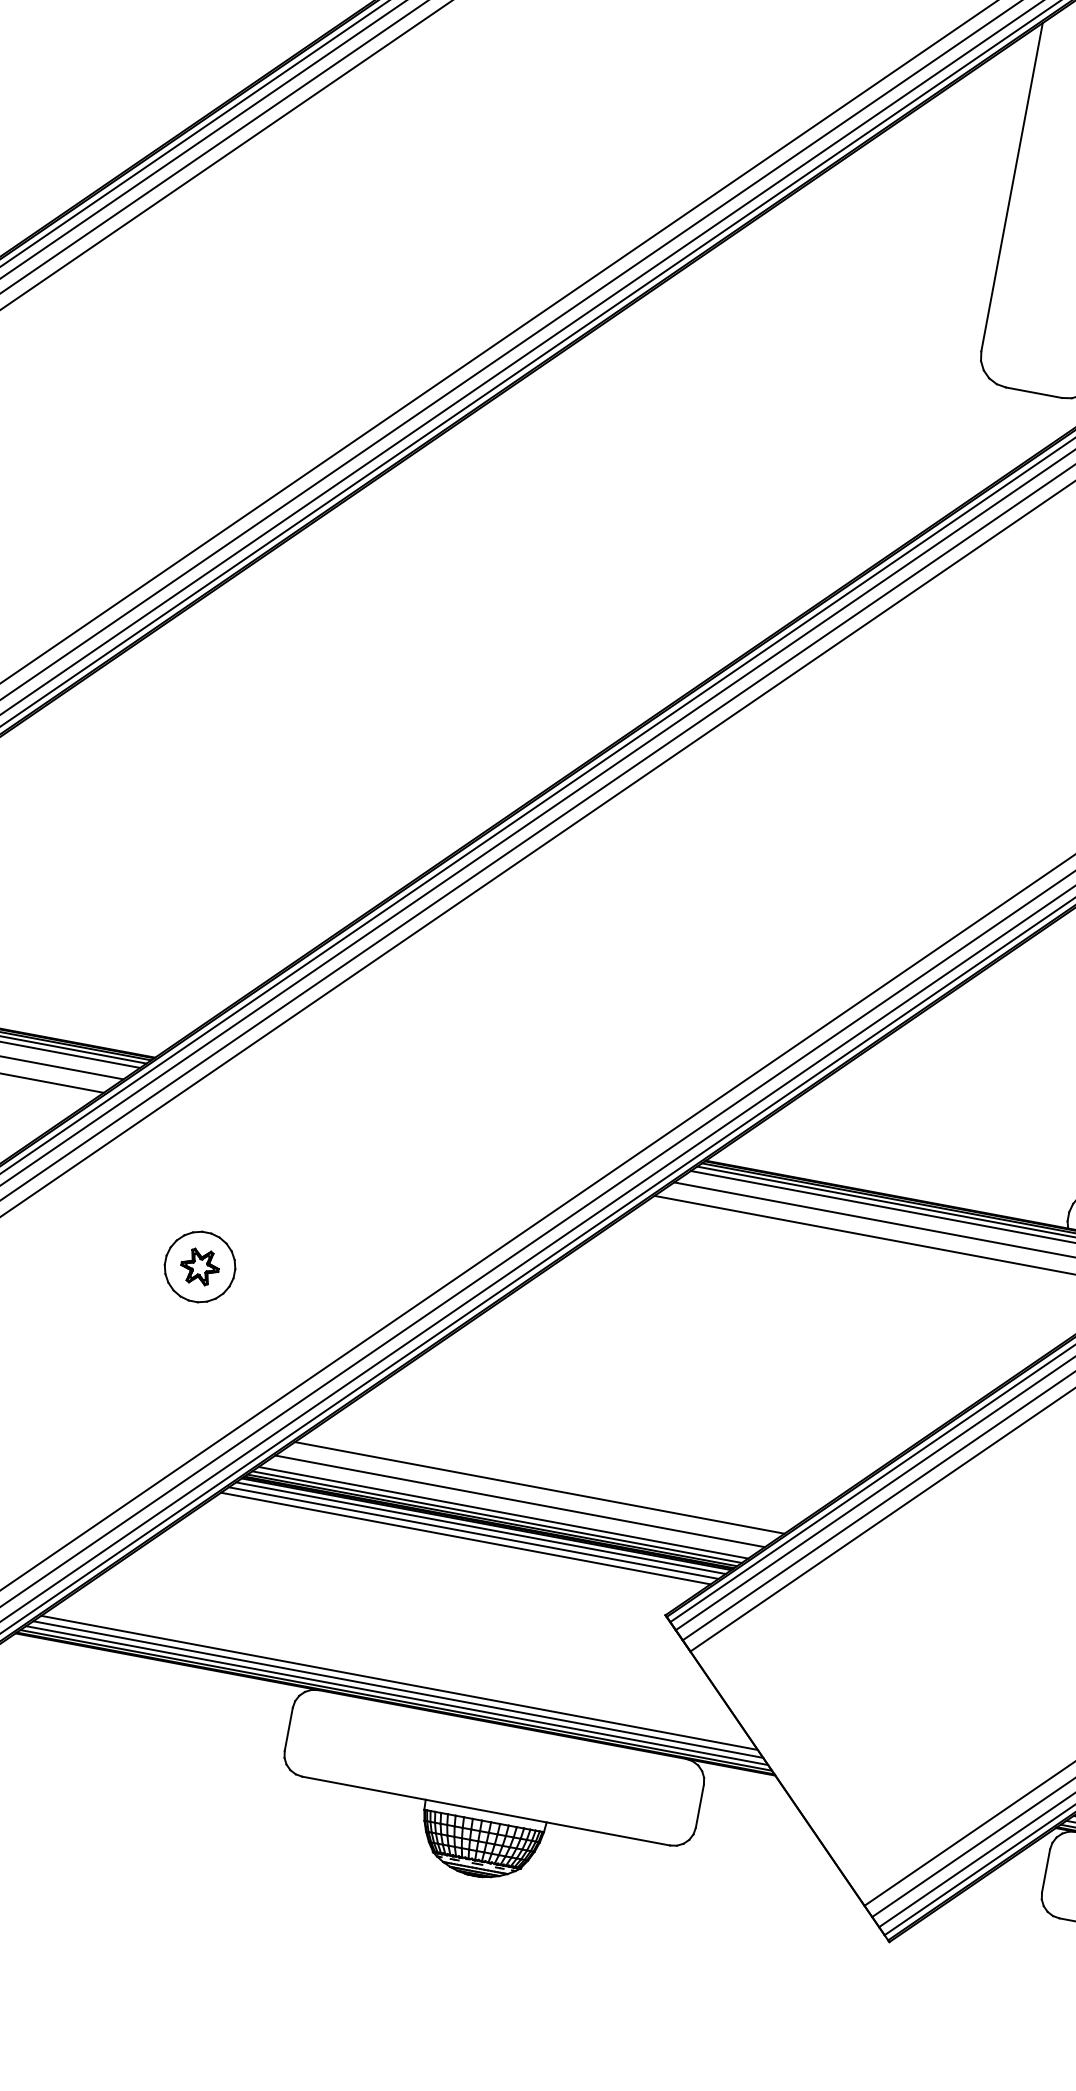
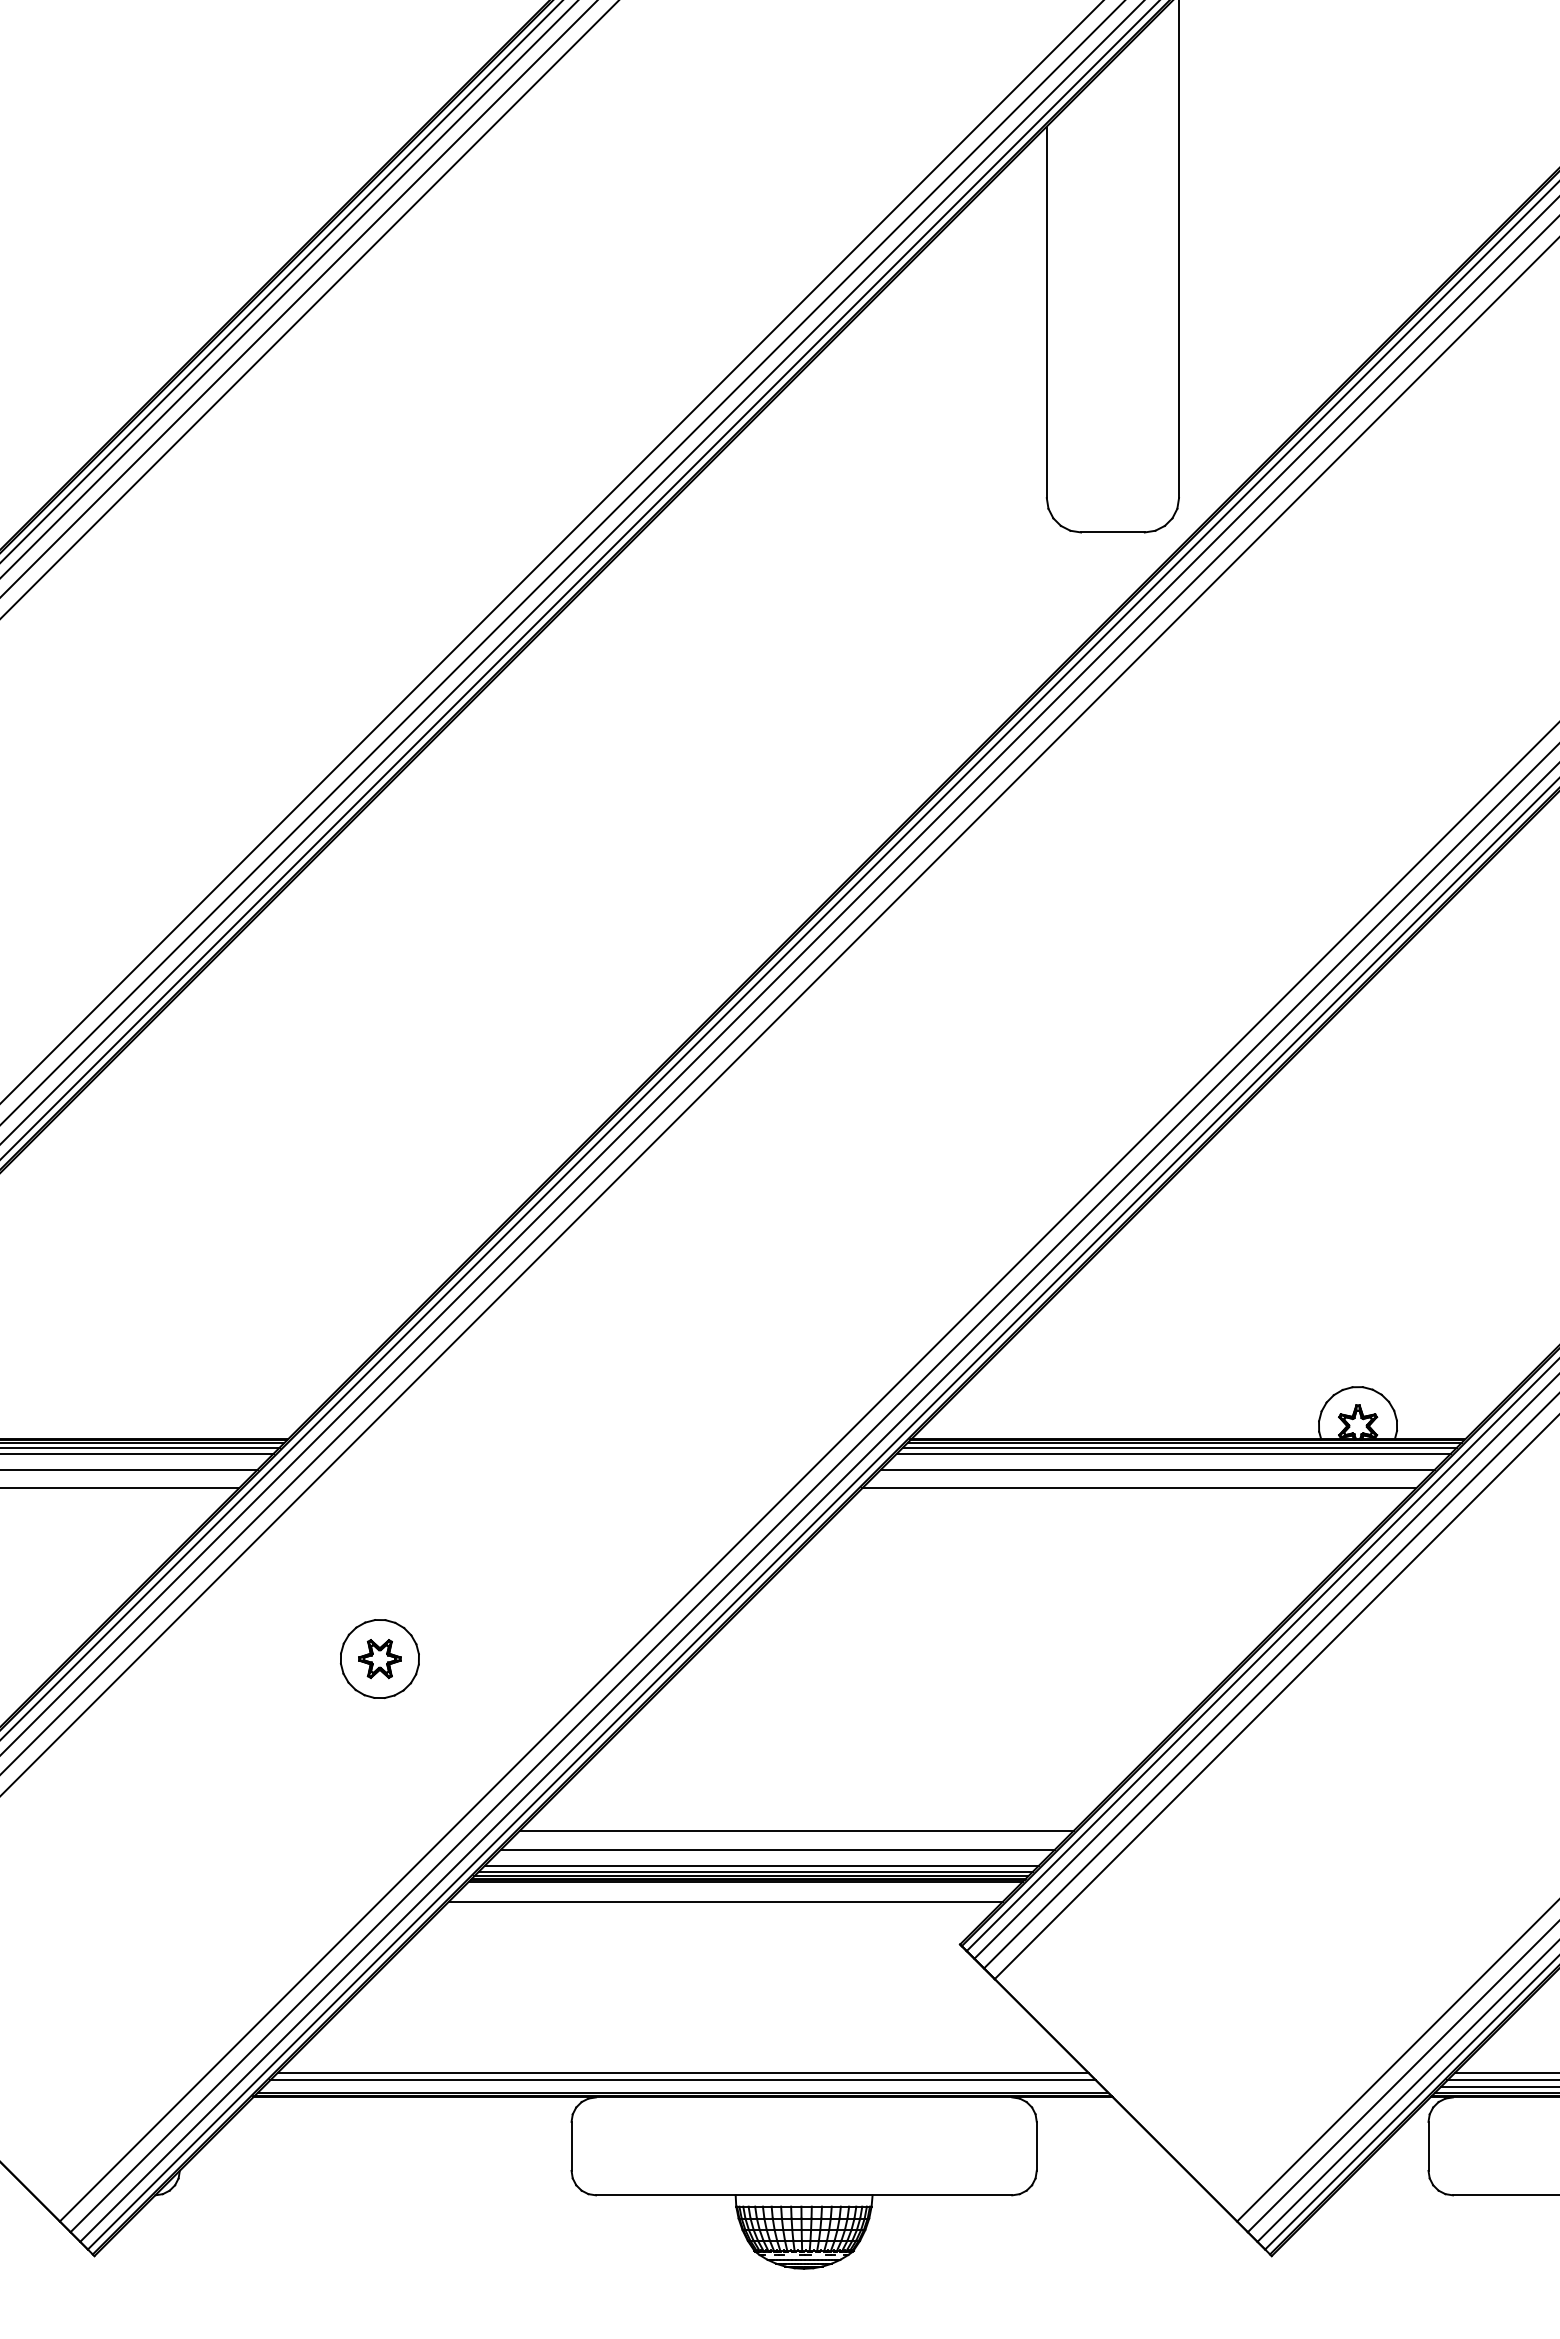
line: (480, 1528) -> (740, 1887), removed
line: (473, 1532) -> (733, 1893), removed
line: (396, 1695) -> (682, 2087), removed

